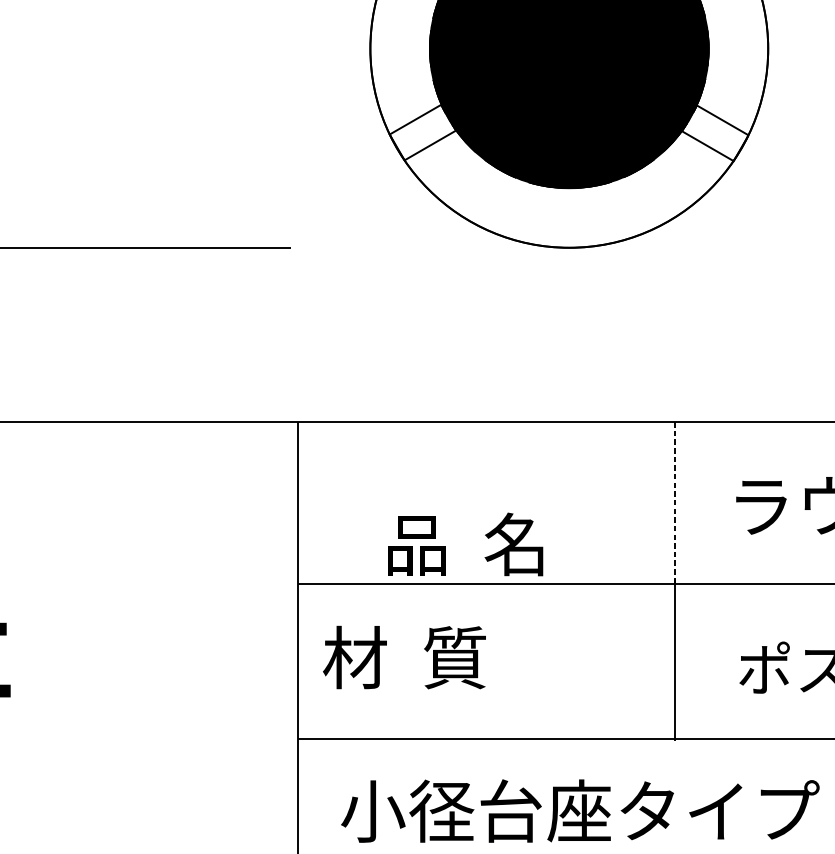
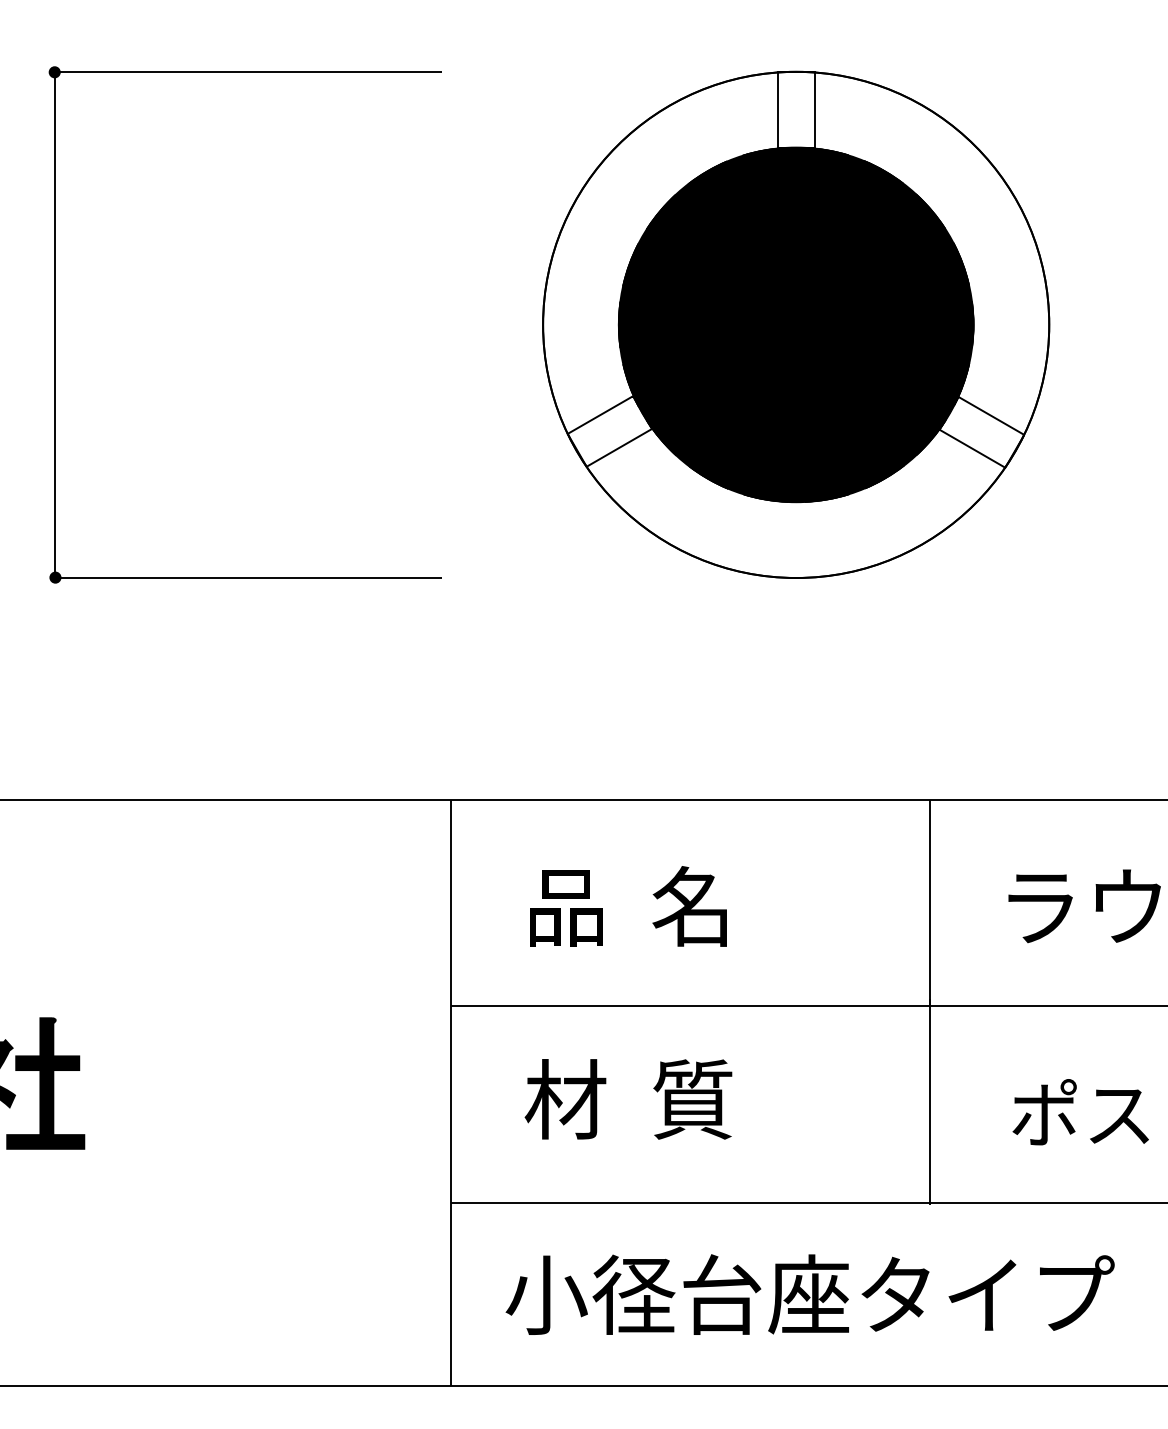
line: (674, 502) -> (930, 902), dashed -> solid
text: (465, 544) -> (628, 906), moved
text: (404, 657) -> (628, 1099), moved

